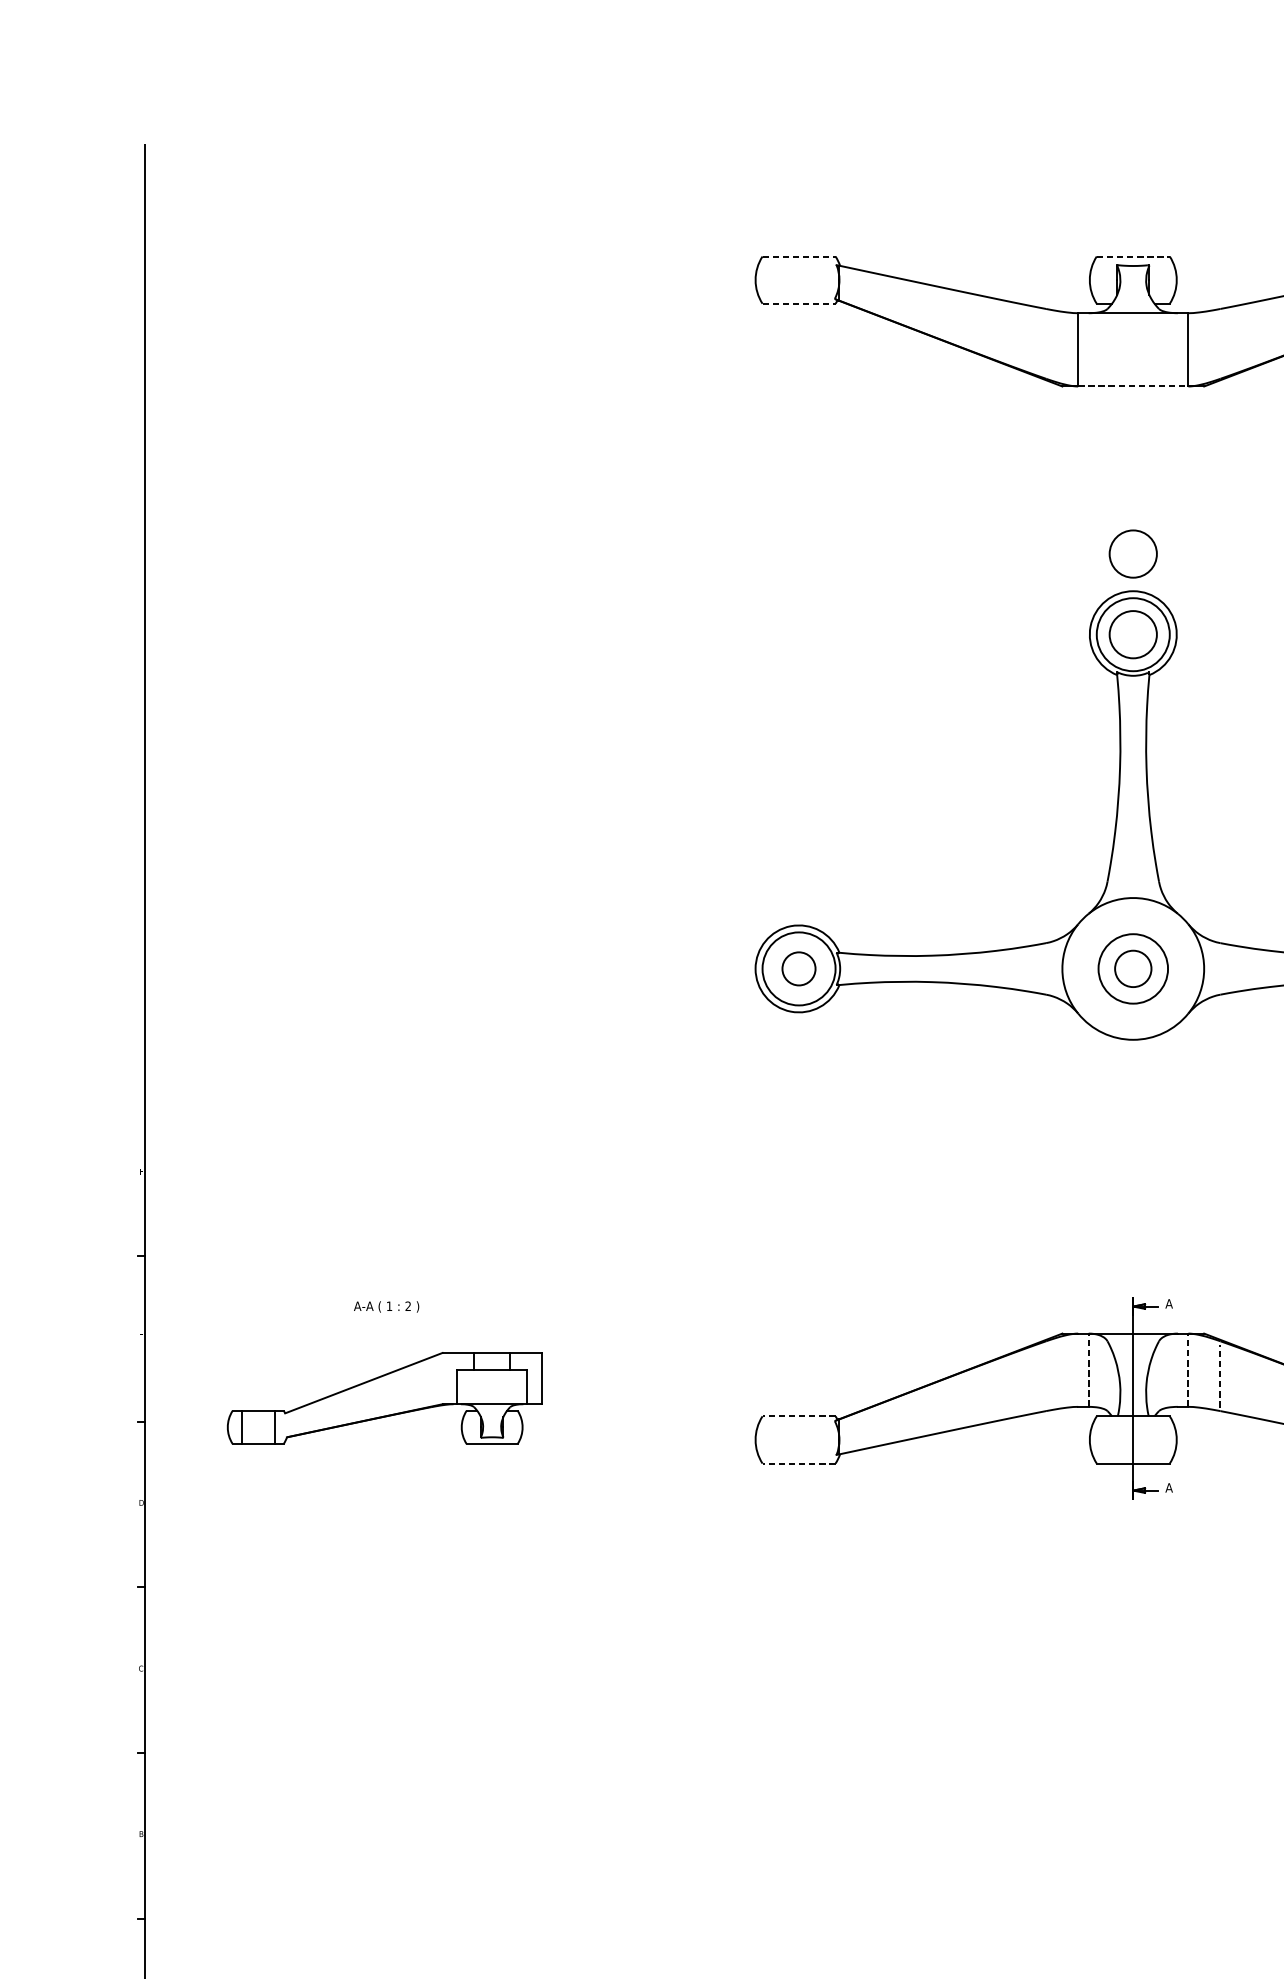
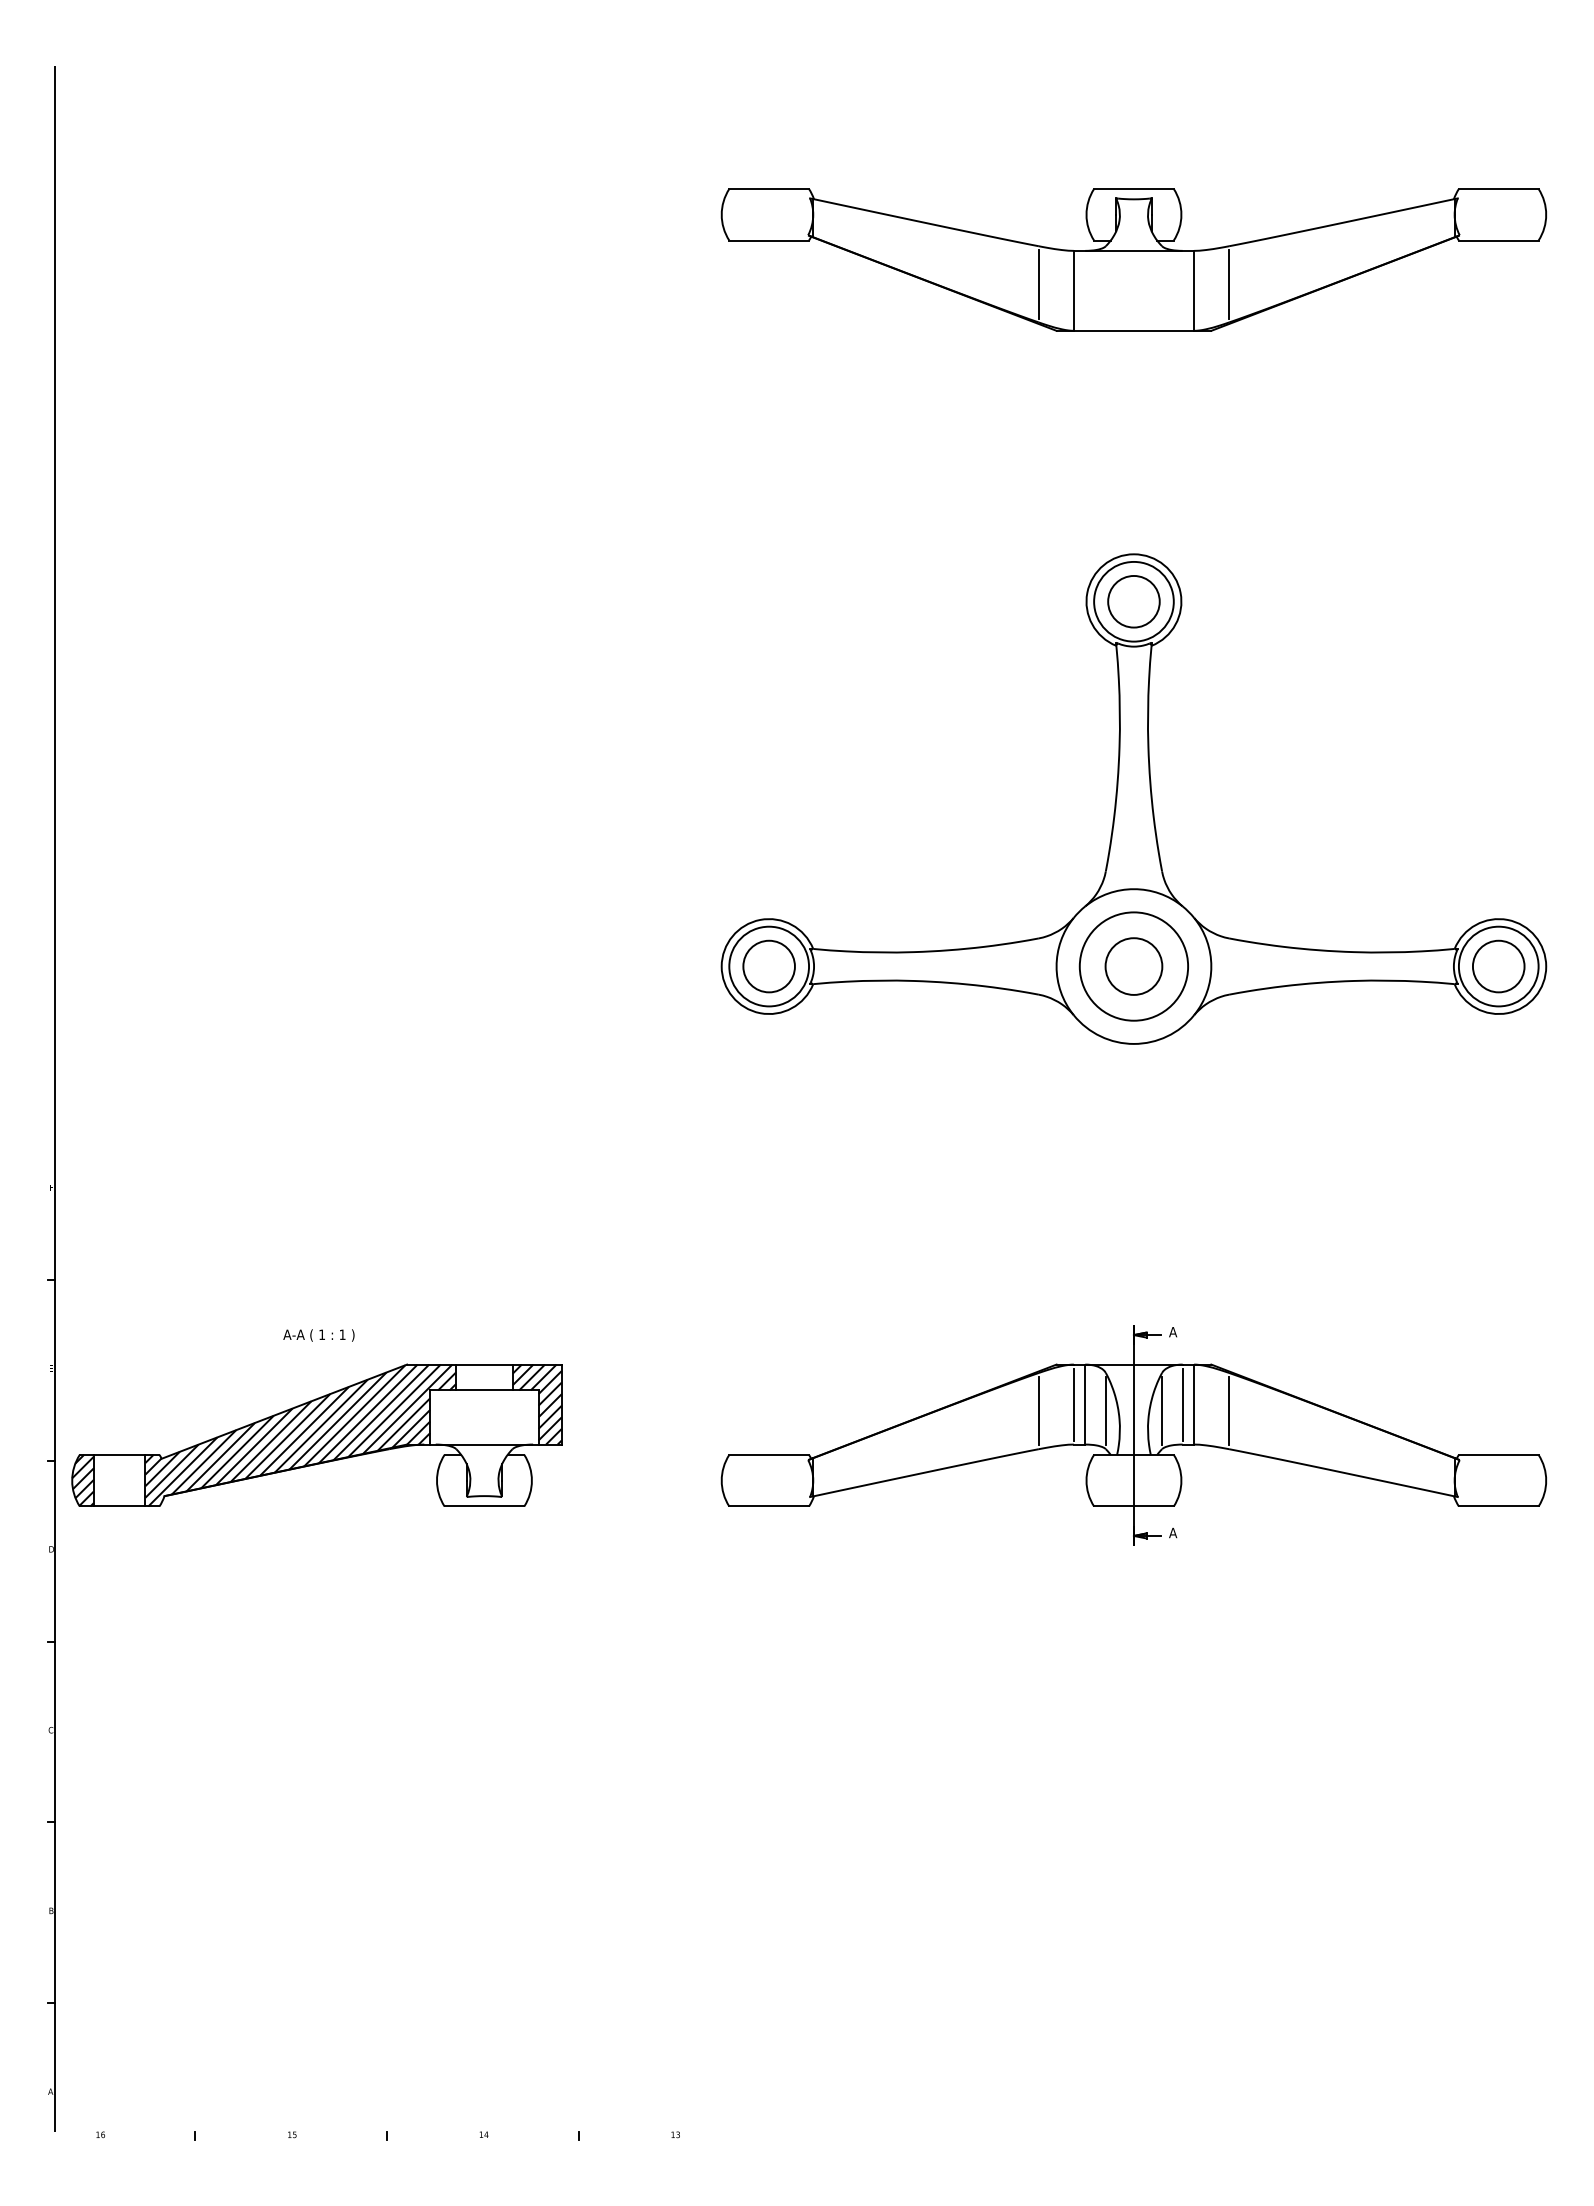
line: (799, 256) -> (769, 188), dashed -> solid
line: (1132, 256) -> (1133, 188), dashed -> solid
line: (799, 303) -> (769, 240), dashed -> solid
line: (1045, 344) -> (1038, 284), added
line: (1220, 344) -> (1229, 284), added
line: (1133, 386) -> (1134, 330), dashed -> solid
circle: (1132, 553) -> (1133, 513), removed
circle: (798, 968) -> (768, 966), size x1.43
circle: (1132, 968) -> (1133, 966), size x1.43
circle: (1132, 968) -> (1133, 966), size x1.43
text: (408, 1306) -> (342, 1334), 2 -> 1
line: (1077, 1370) -> (1073, 1404), added
line: (1088, 1370) -> (1085, 1404), dashed -> solid
line: (1177, 1370) -> (1182, 1404), added
line: (1188, 1370) -> (1194, 1404), dashed -> solid
line: (1045, 1375) -> (1038, 1410), added
line: (1107, 1375) -> (1105, 1410), added
line: (1159, 1375) -> (1162, 1410), added
line: (1220, 1375) -> (1229, 1410), dashed -> solid
part: (384, 1397) -> (316, 1434), size x1.43
line: (799, 1415) -> (769, 1454), dashed -> solid
line: (799, 1463) -> (769, 1506), dashed -> solid

